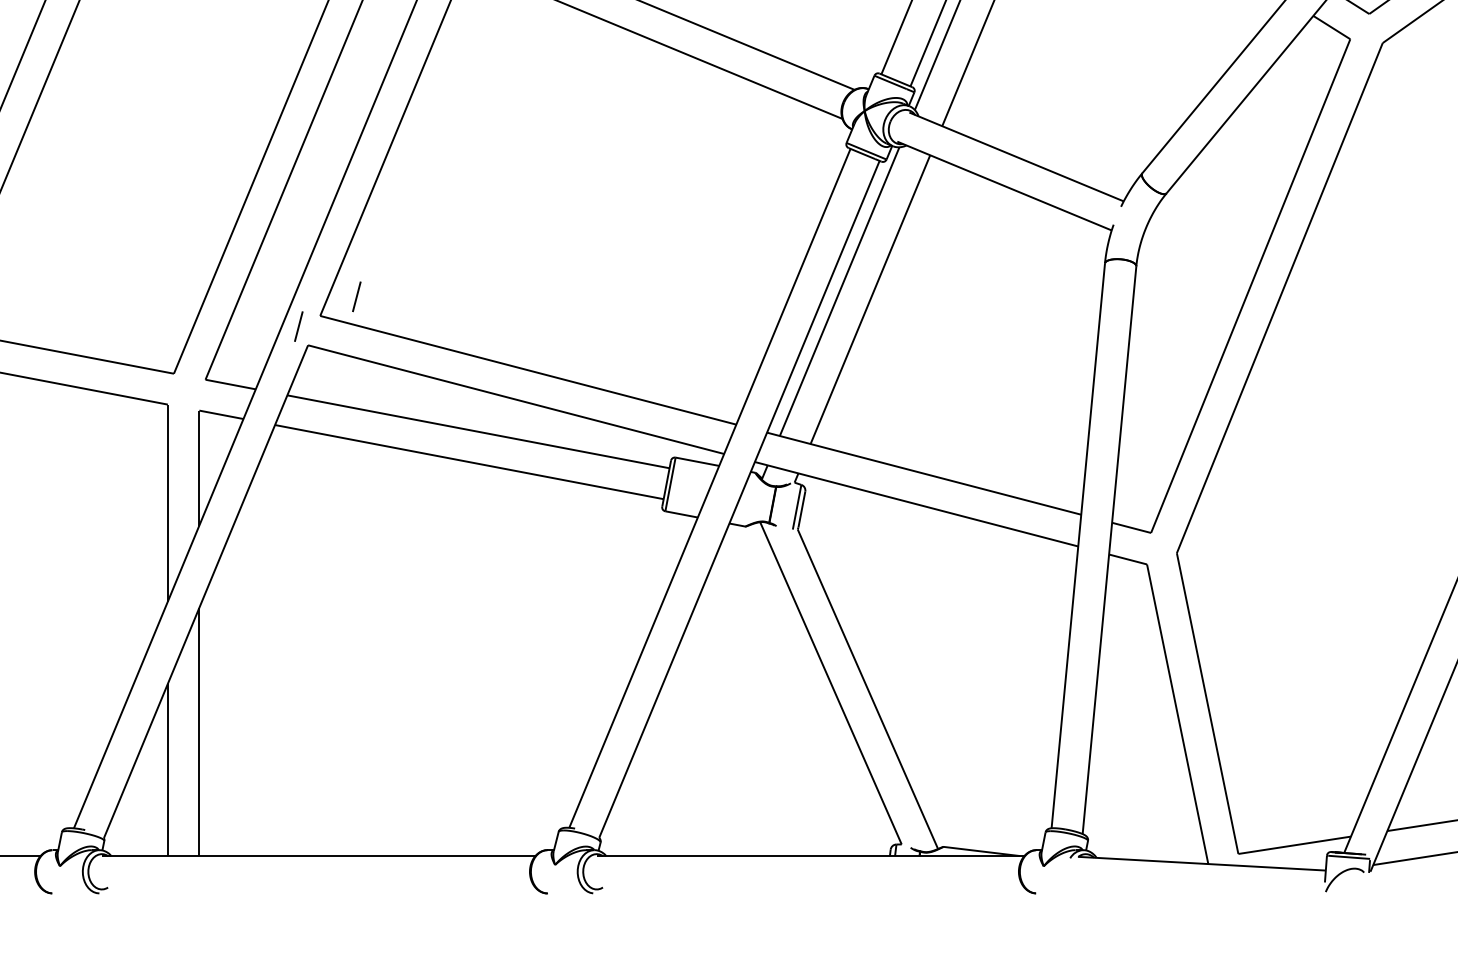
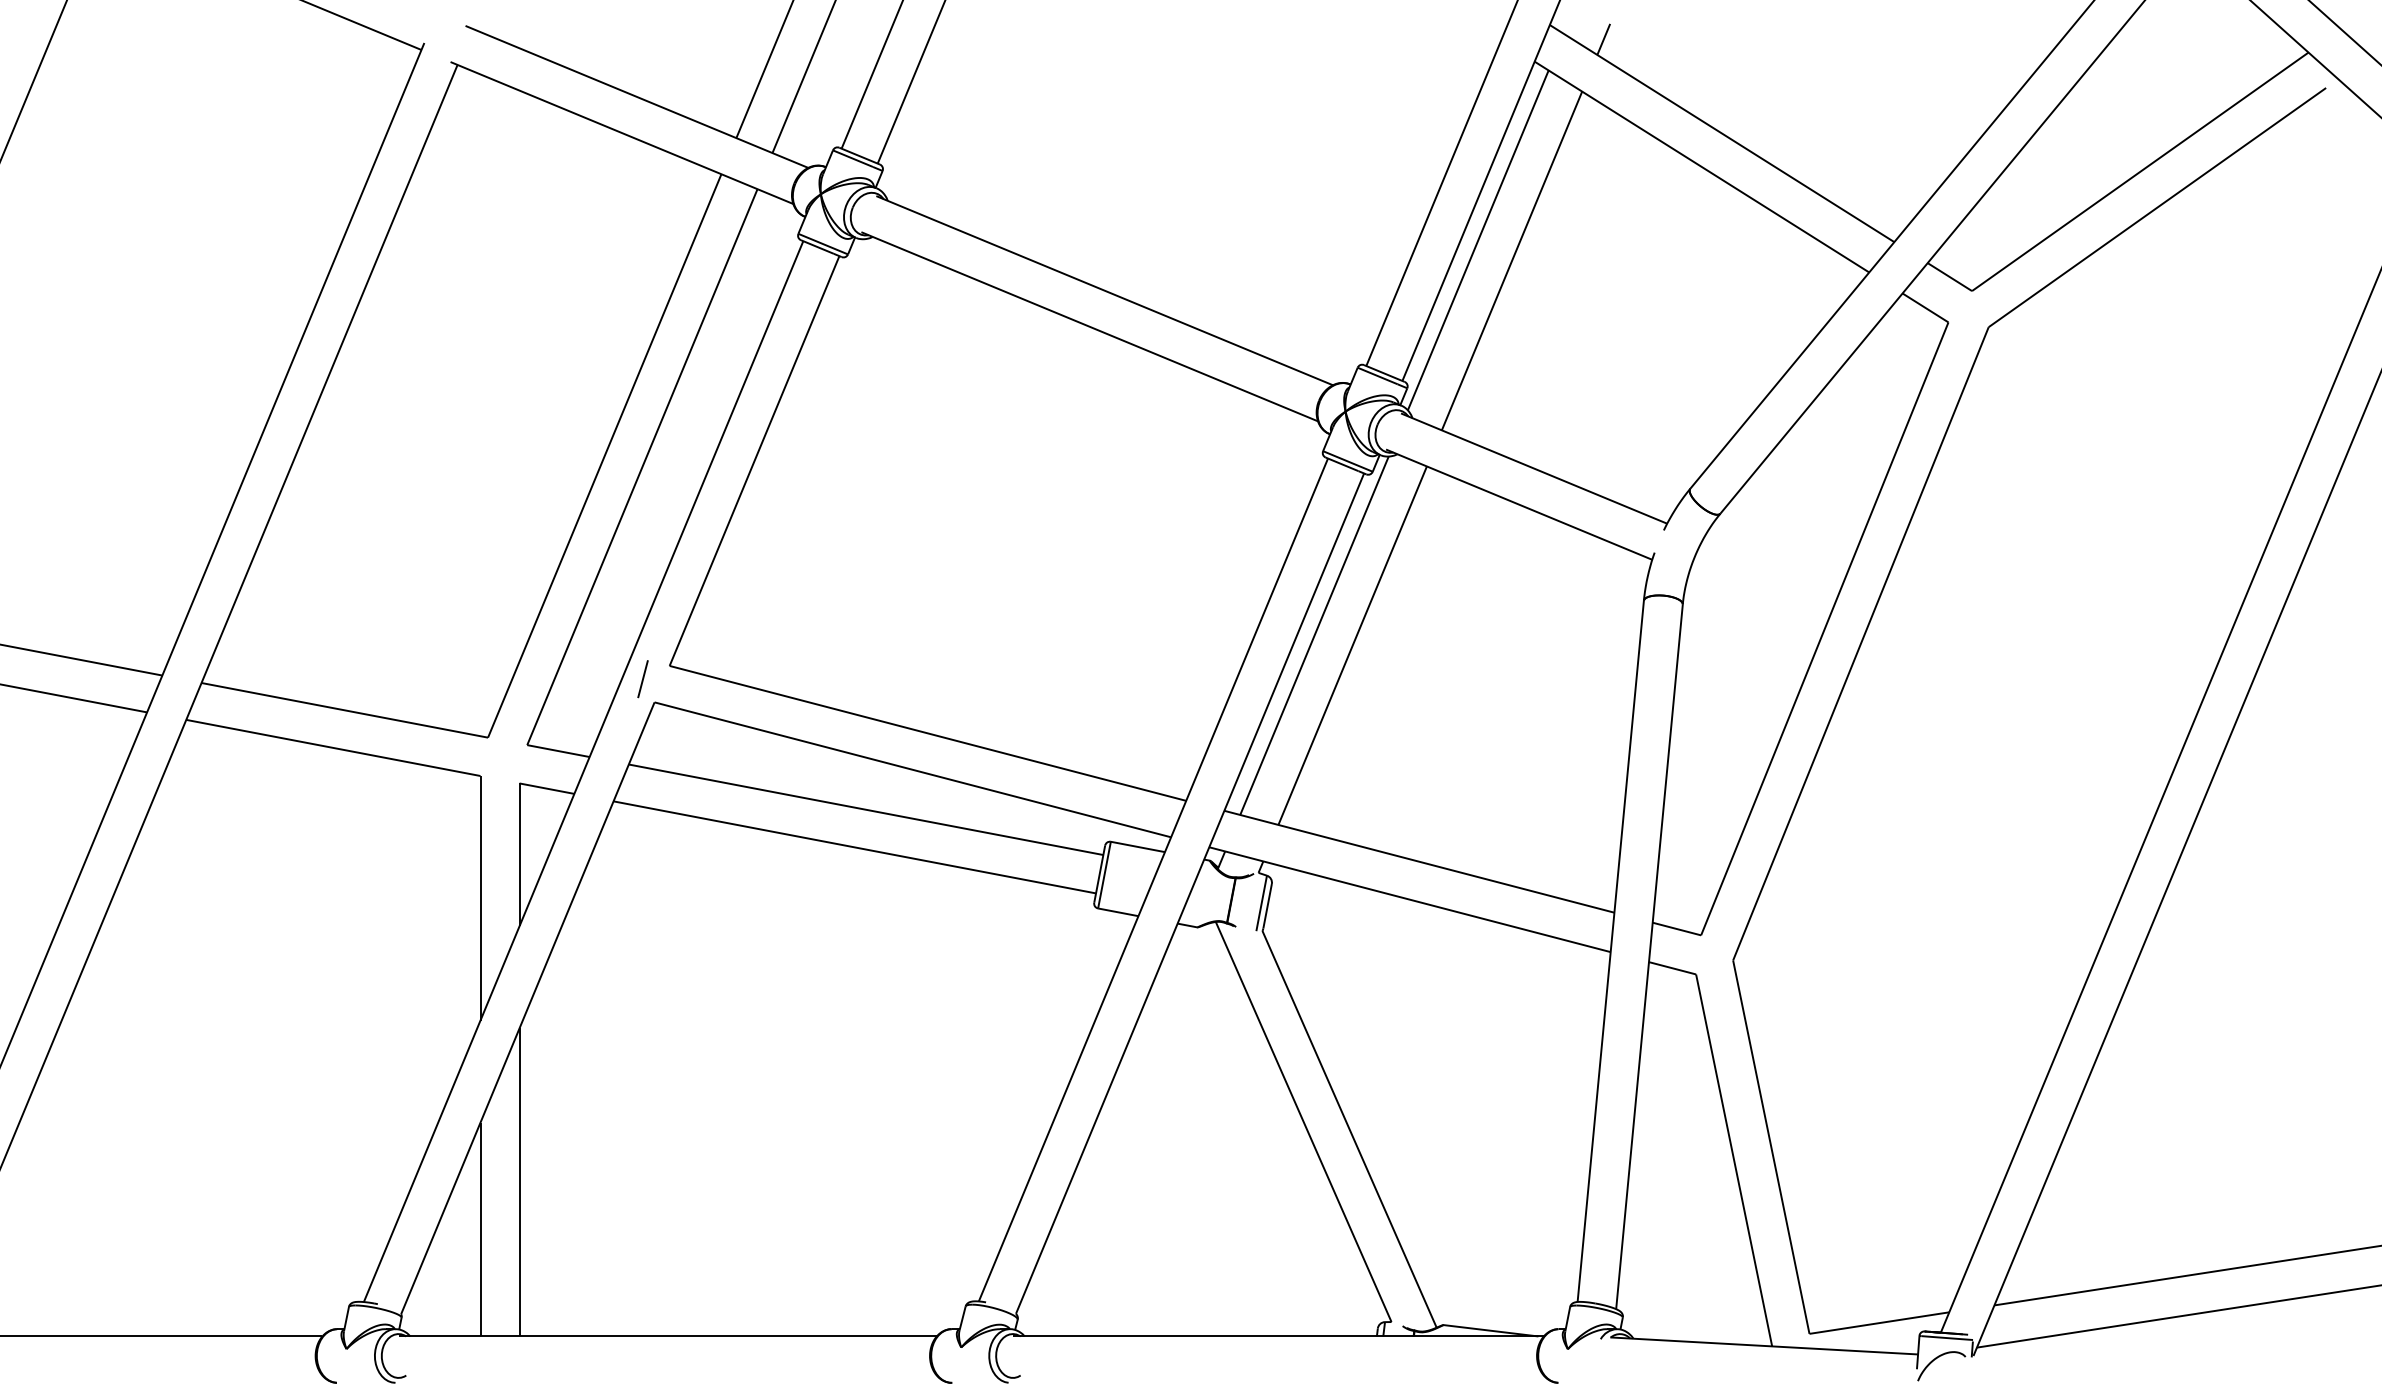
line: (356, 297) -> (714, 642), removed

